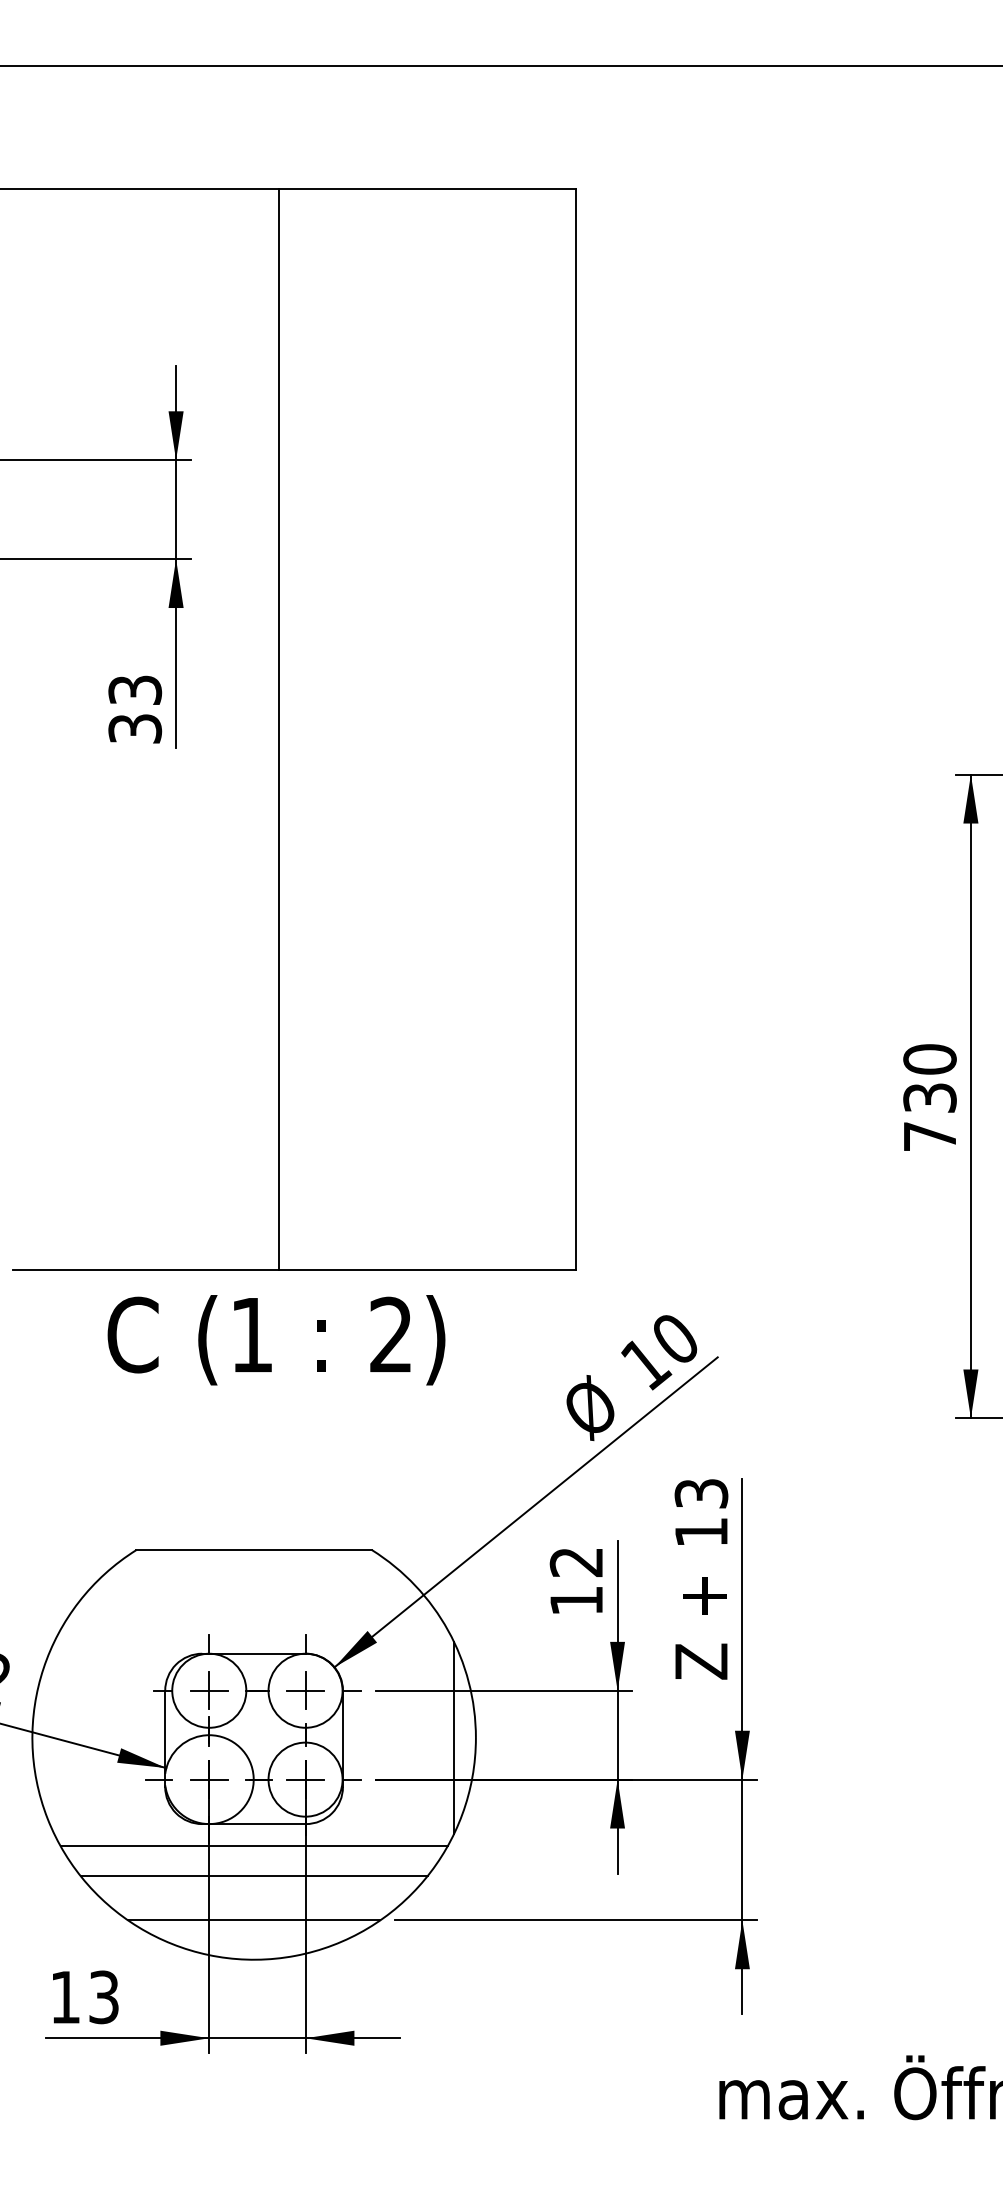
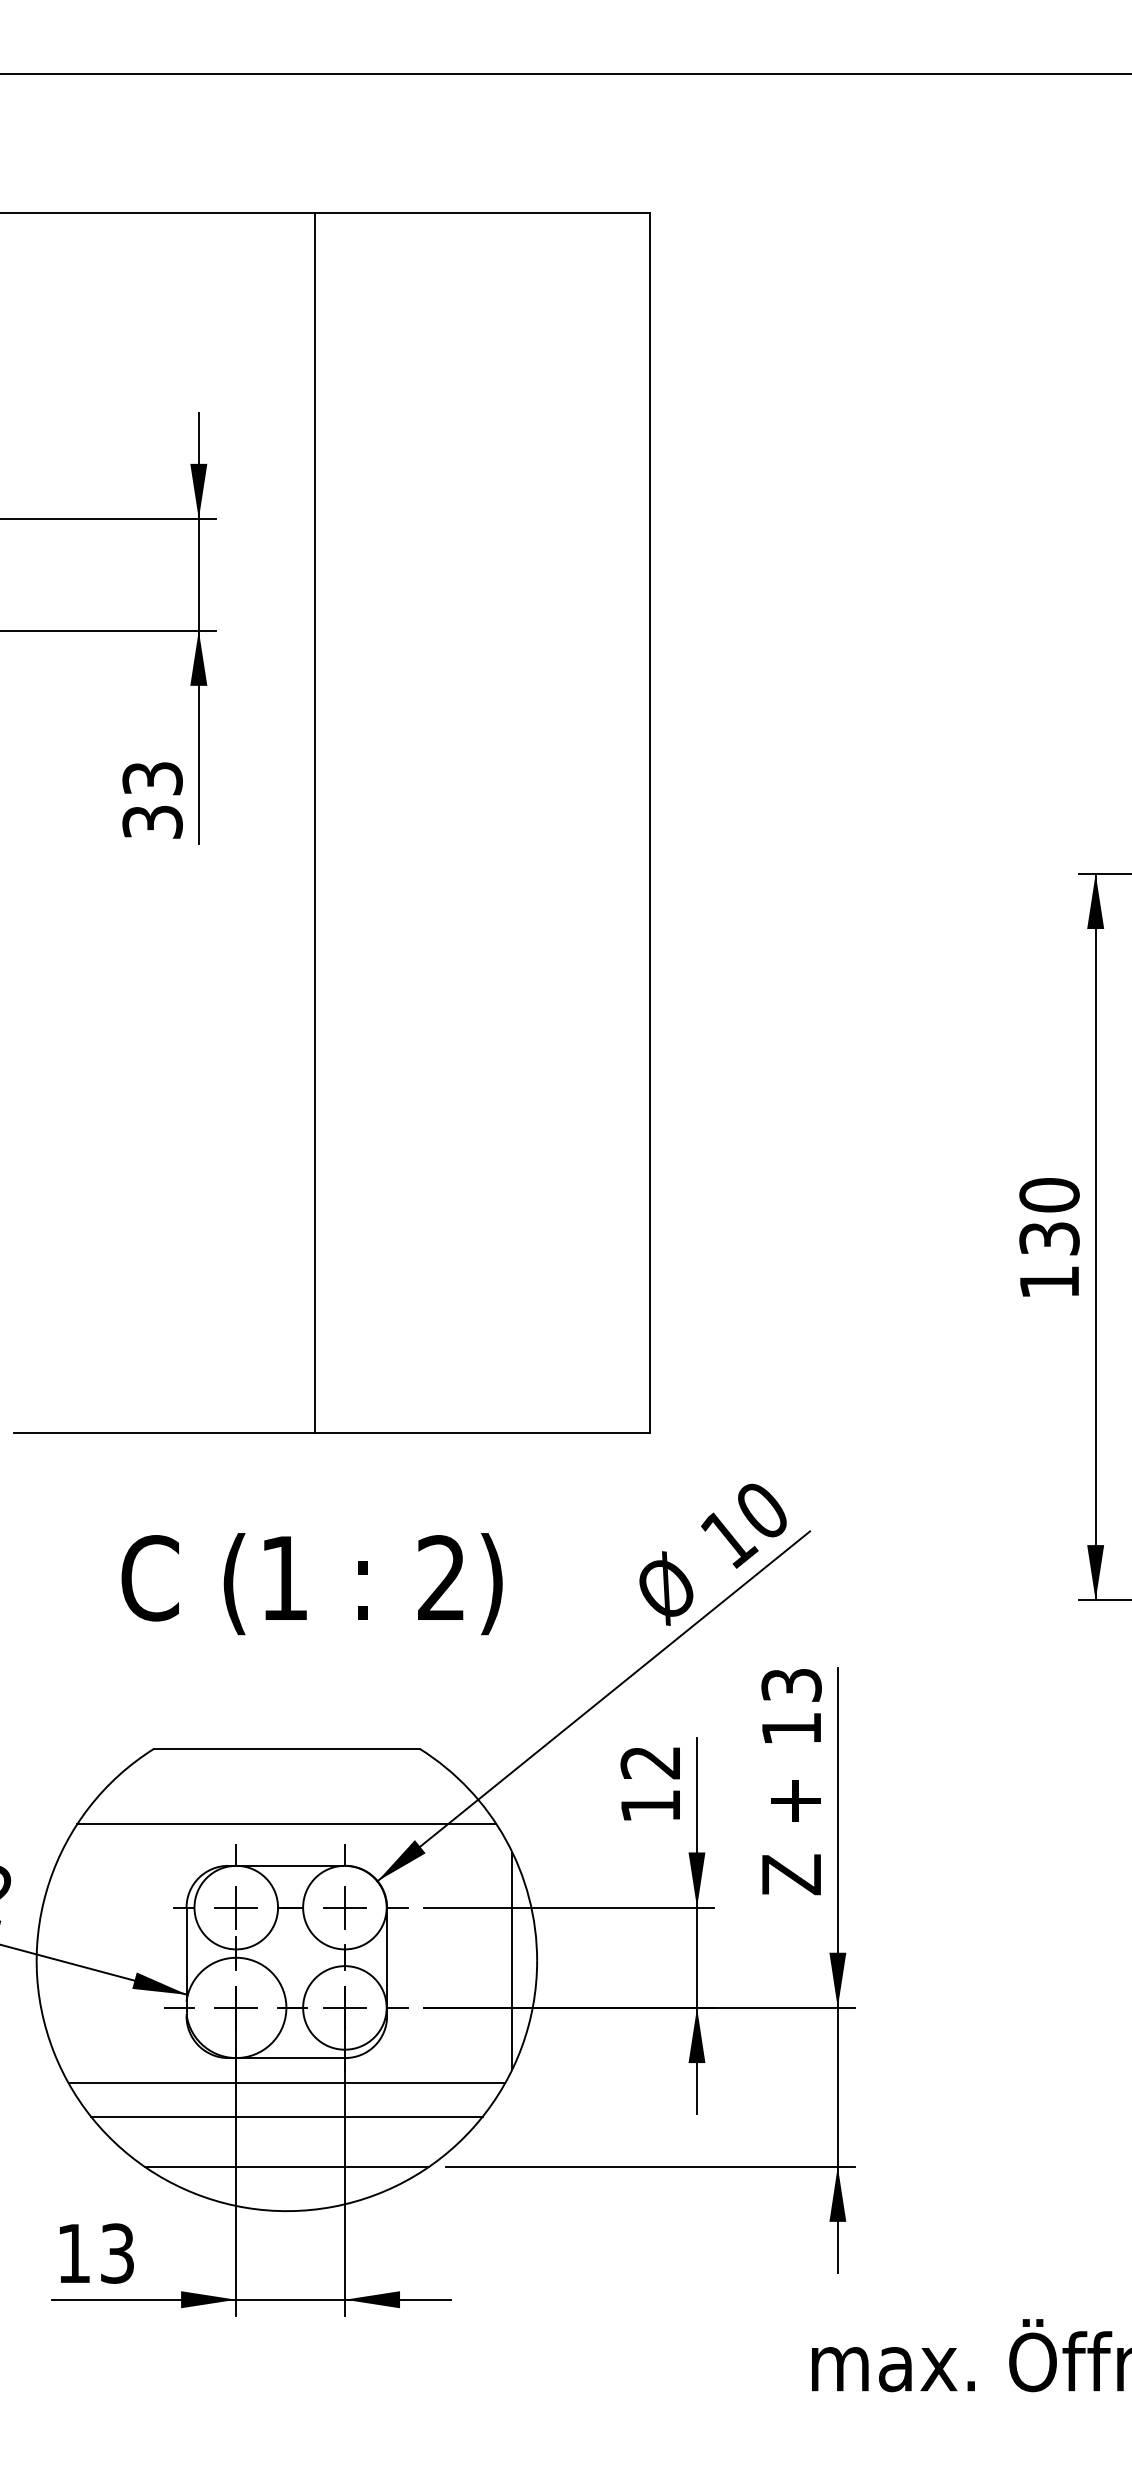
text: (929, 1136) -> (1049, 1282), 730 -> 130
text: (275, 1340) -> (311, 1584), moved
line: (253, 1617) -> (286, 1824), added

